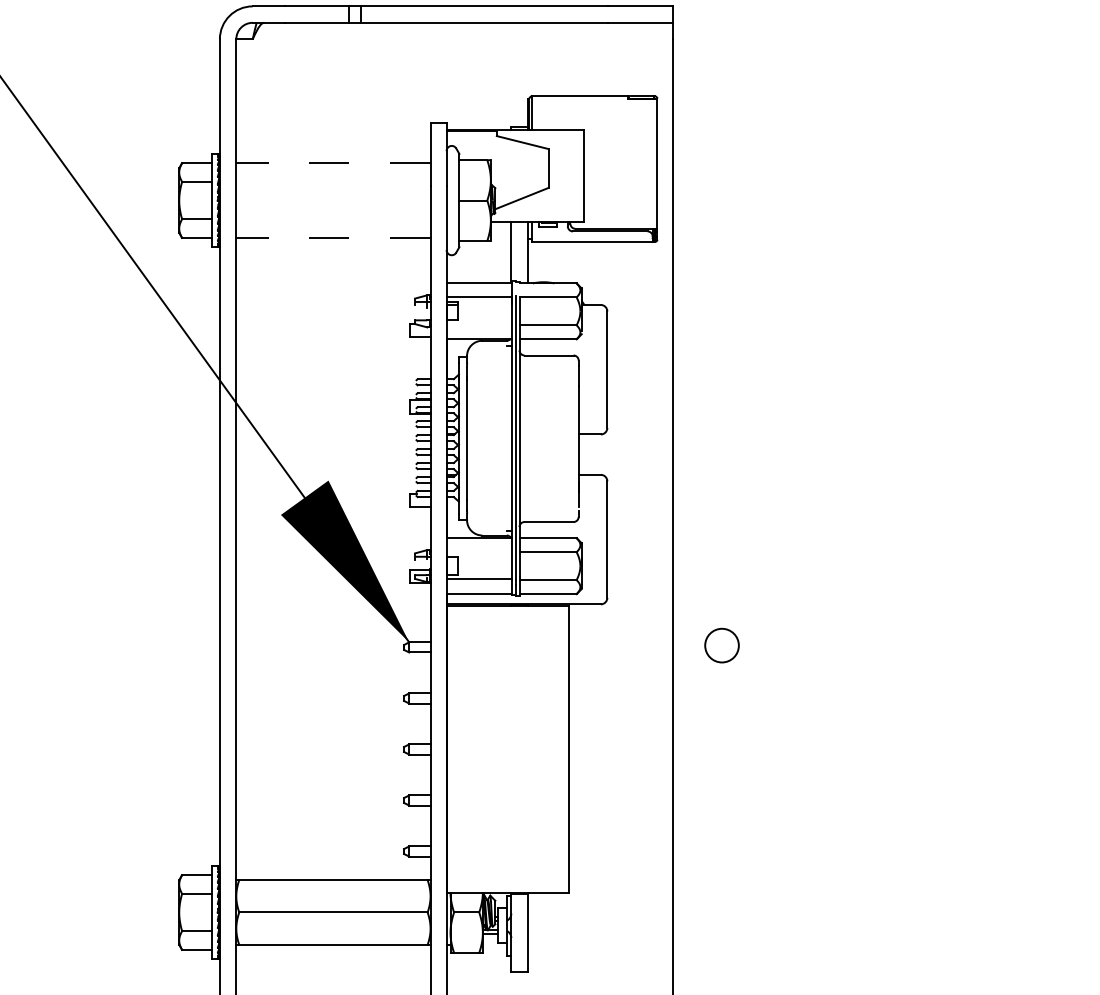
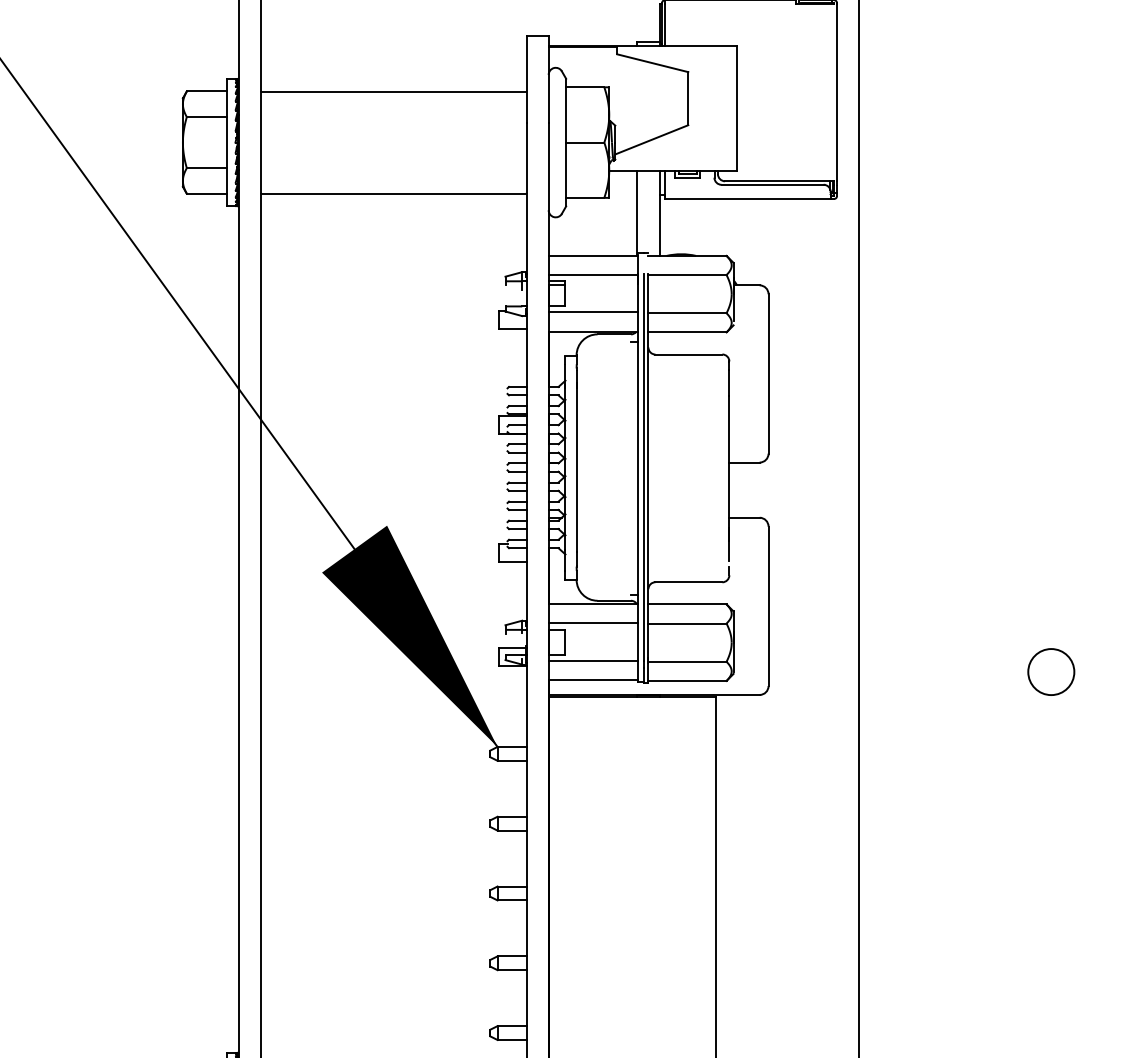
line: (333, 163) -> (393, 91), dashed -> solid
line: (333, 237) -> (393, 193), dashed -> solid
line: (478, 324) -> (592, 312), added
line: (478, 551) -> (592, 622), added
circle: (721, 645) -> (1050, 671), moved

